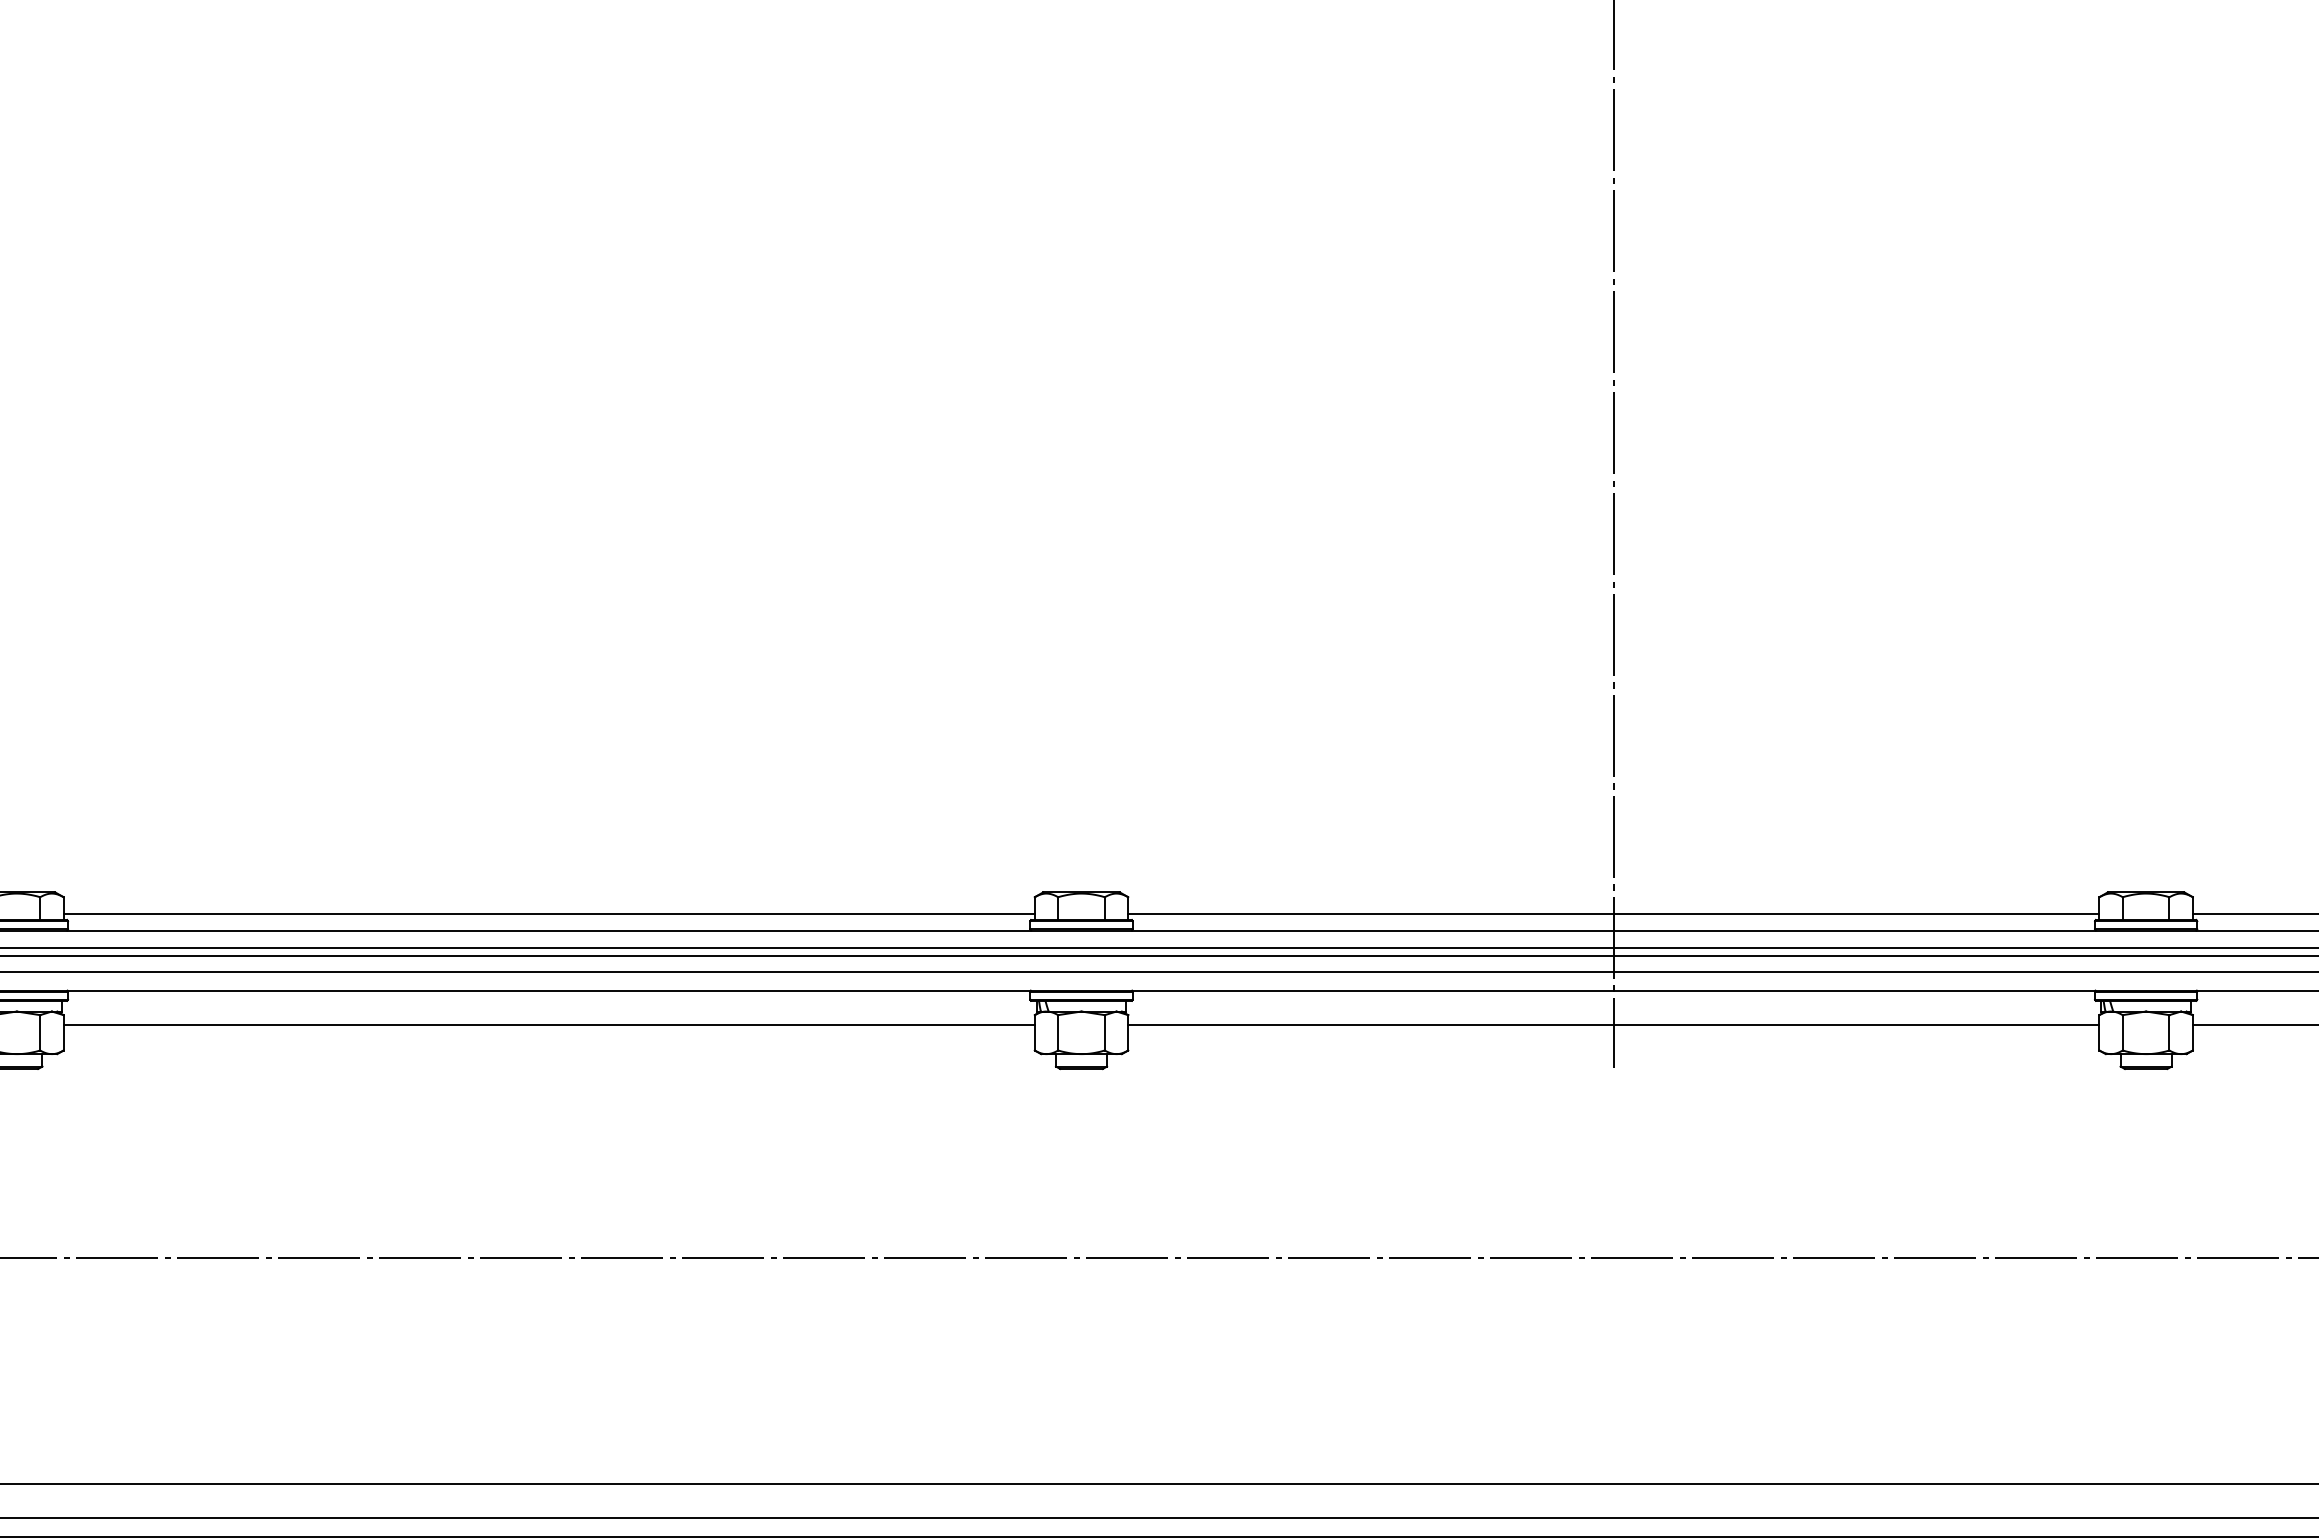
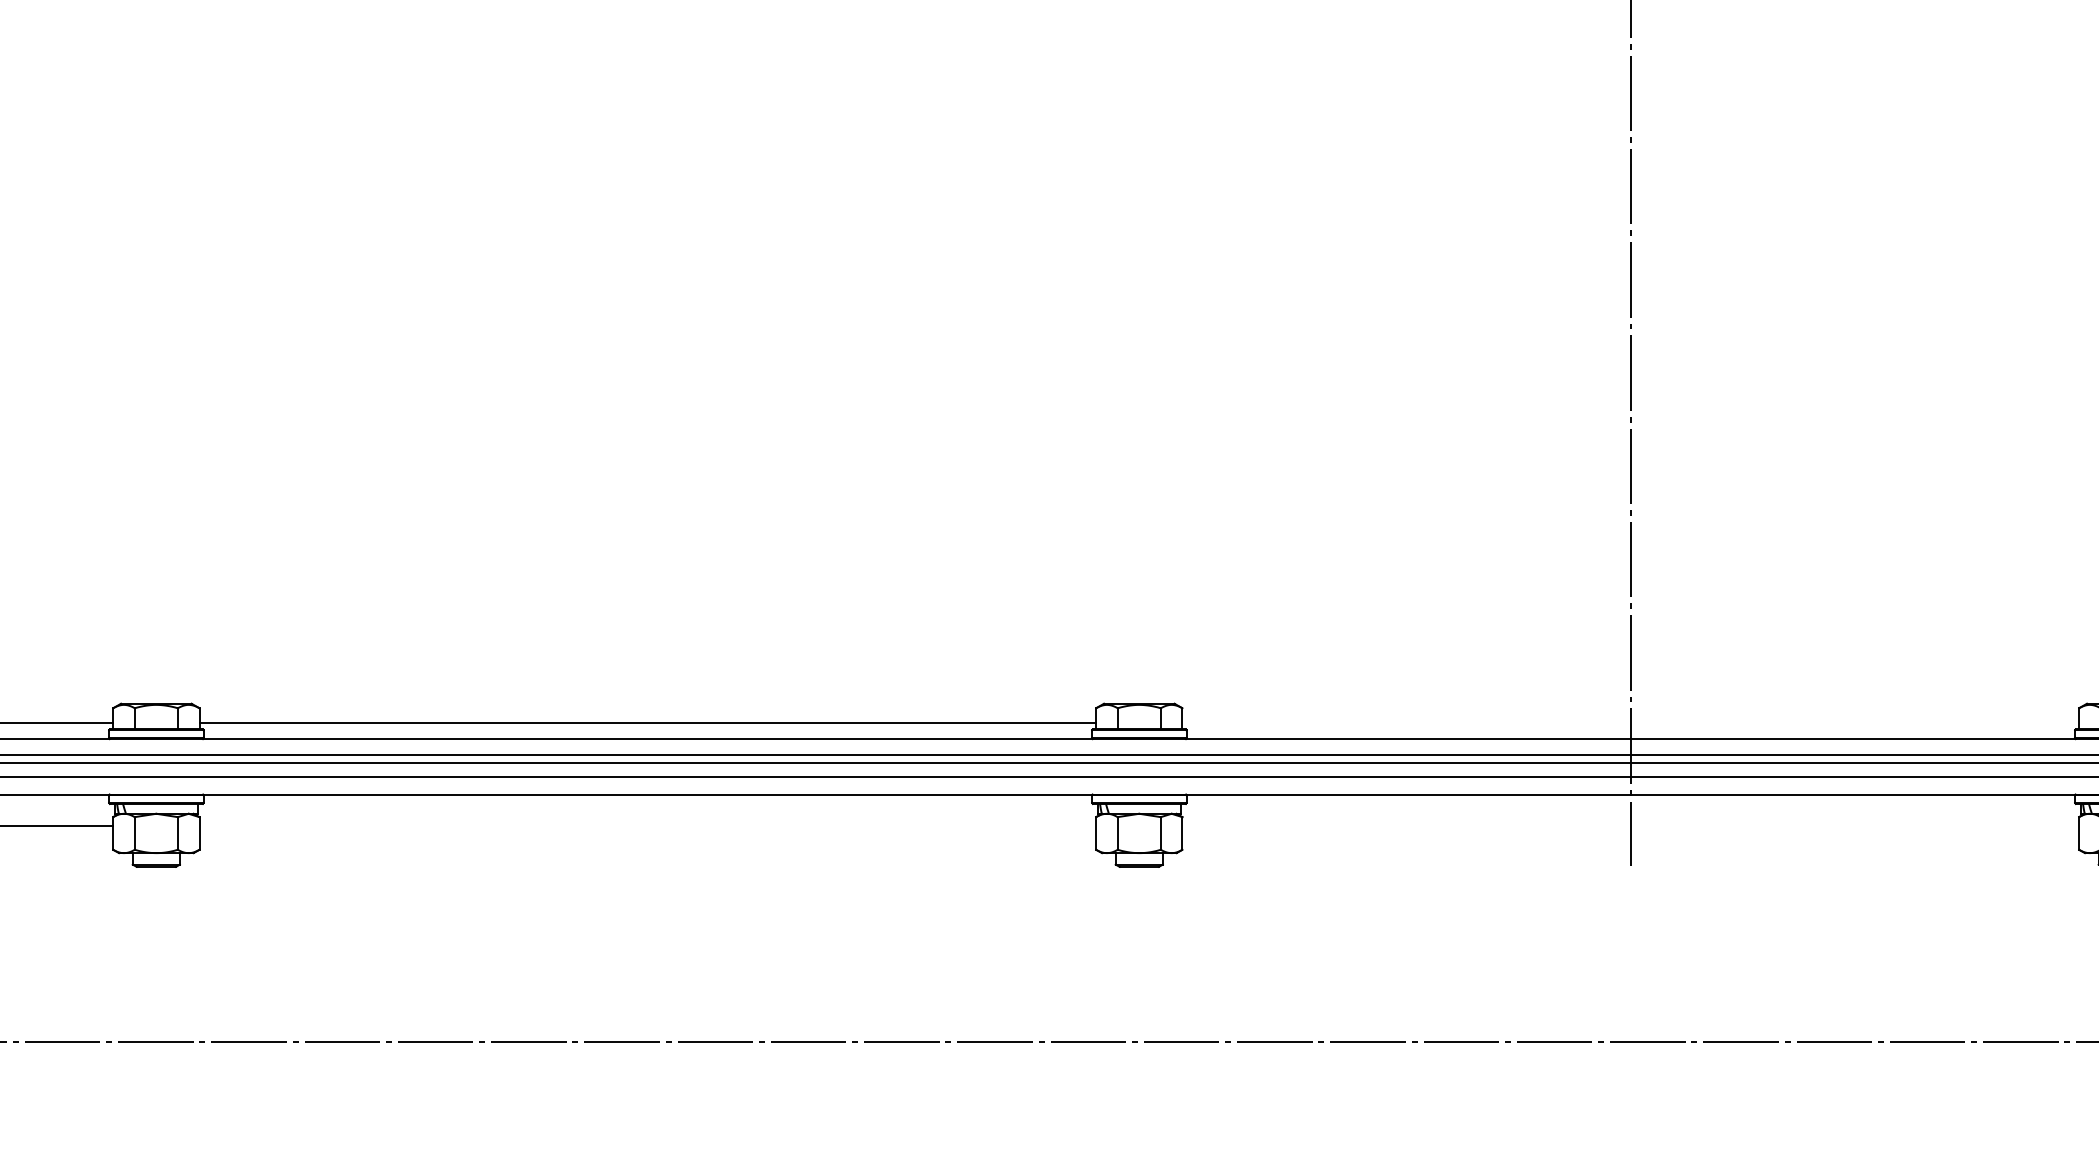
line: (1613, 913) -> (1630, 723), removed
line: (548, 1024) -> (647, 825), removed
line: (1613, 1024) -> (1630, 825), removed

